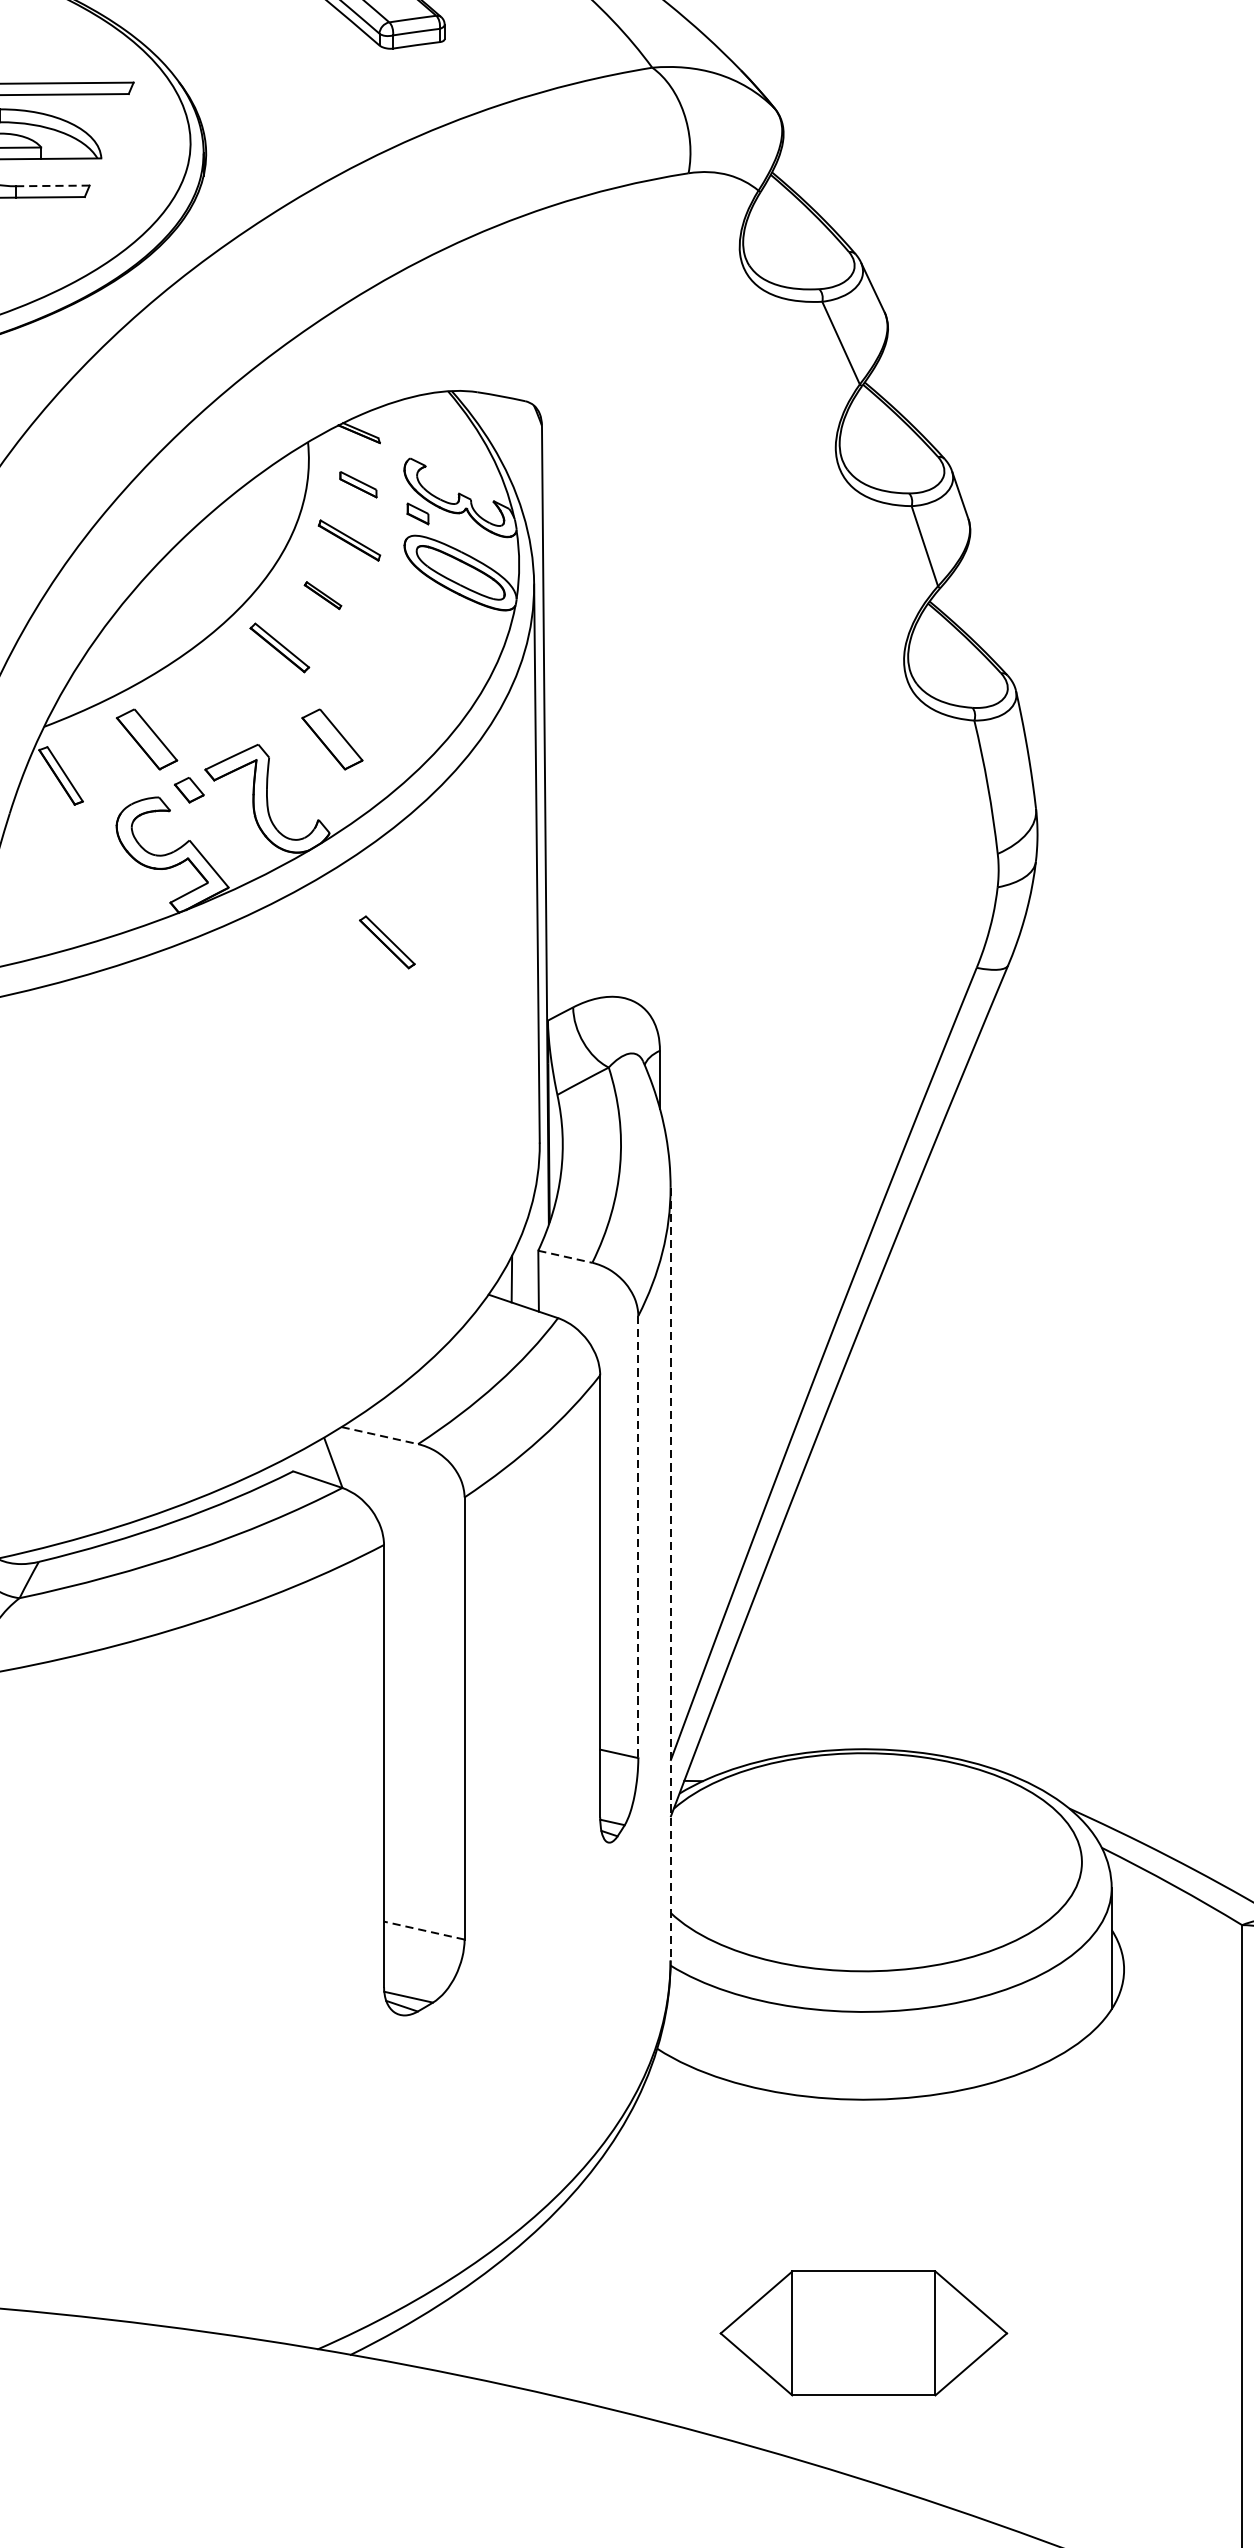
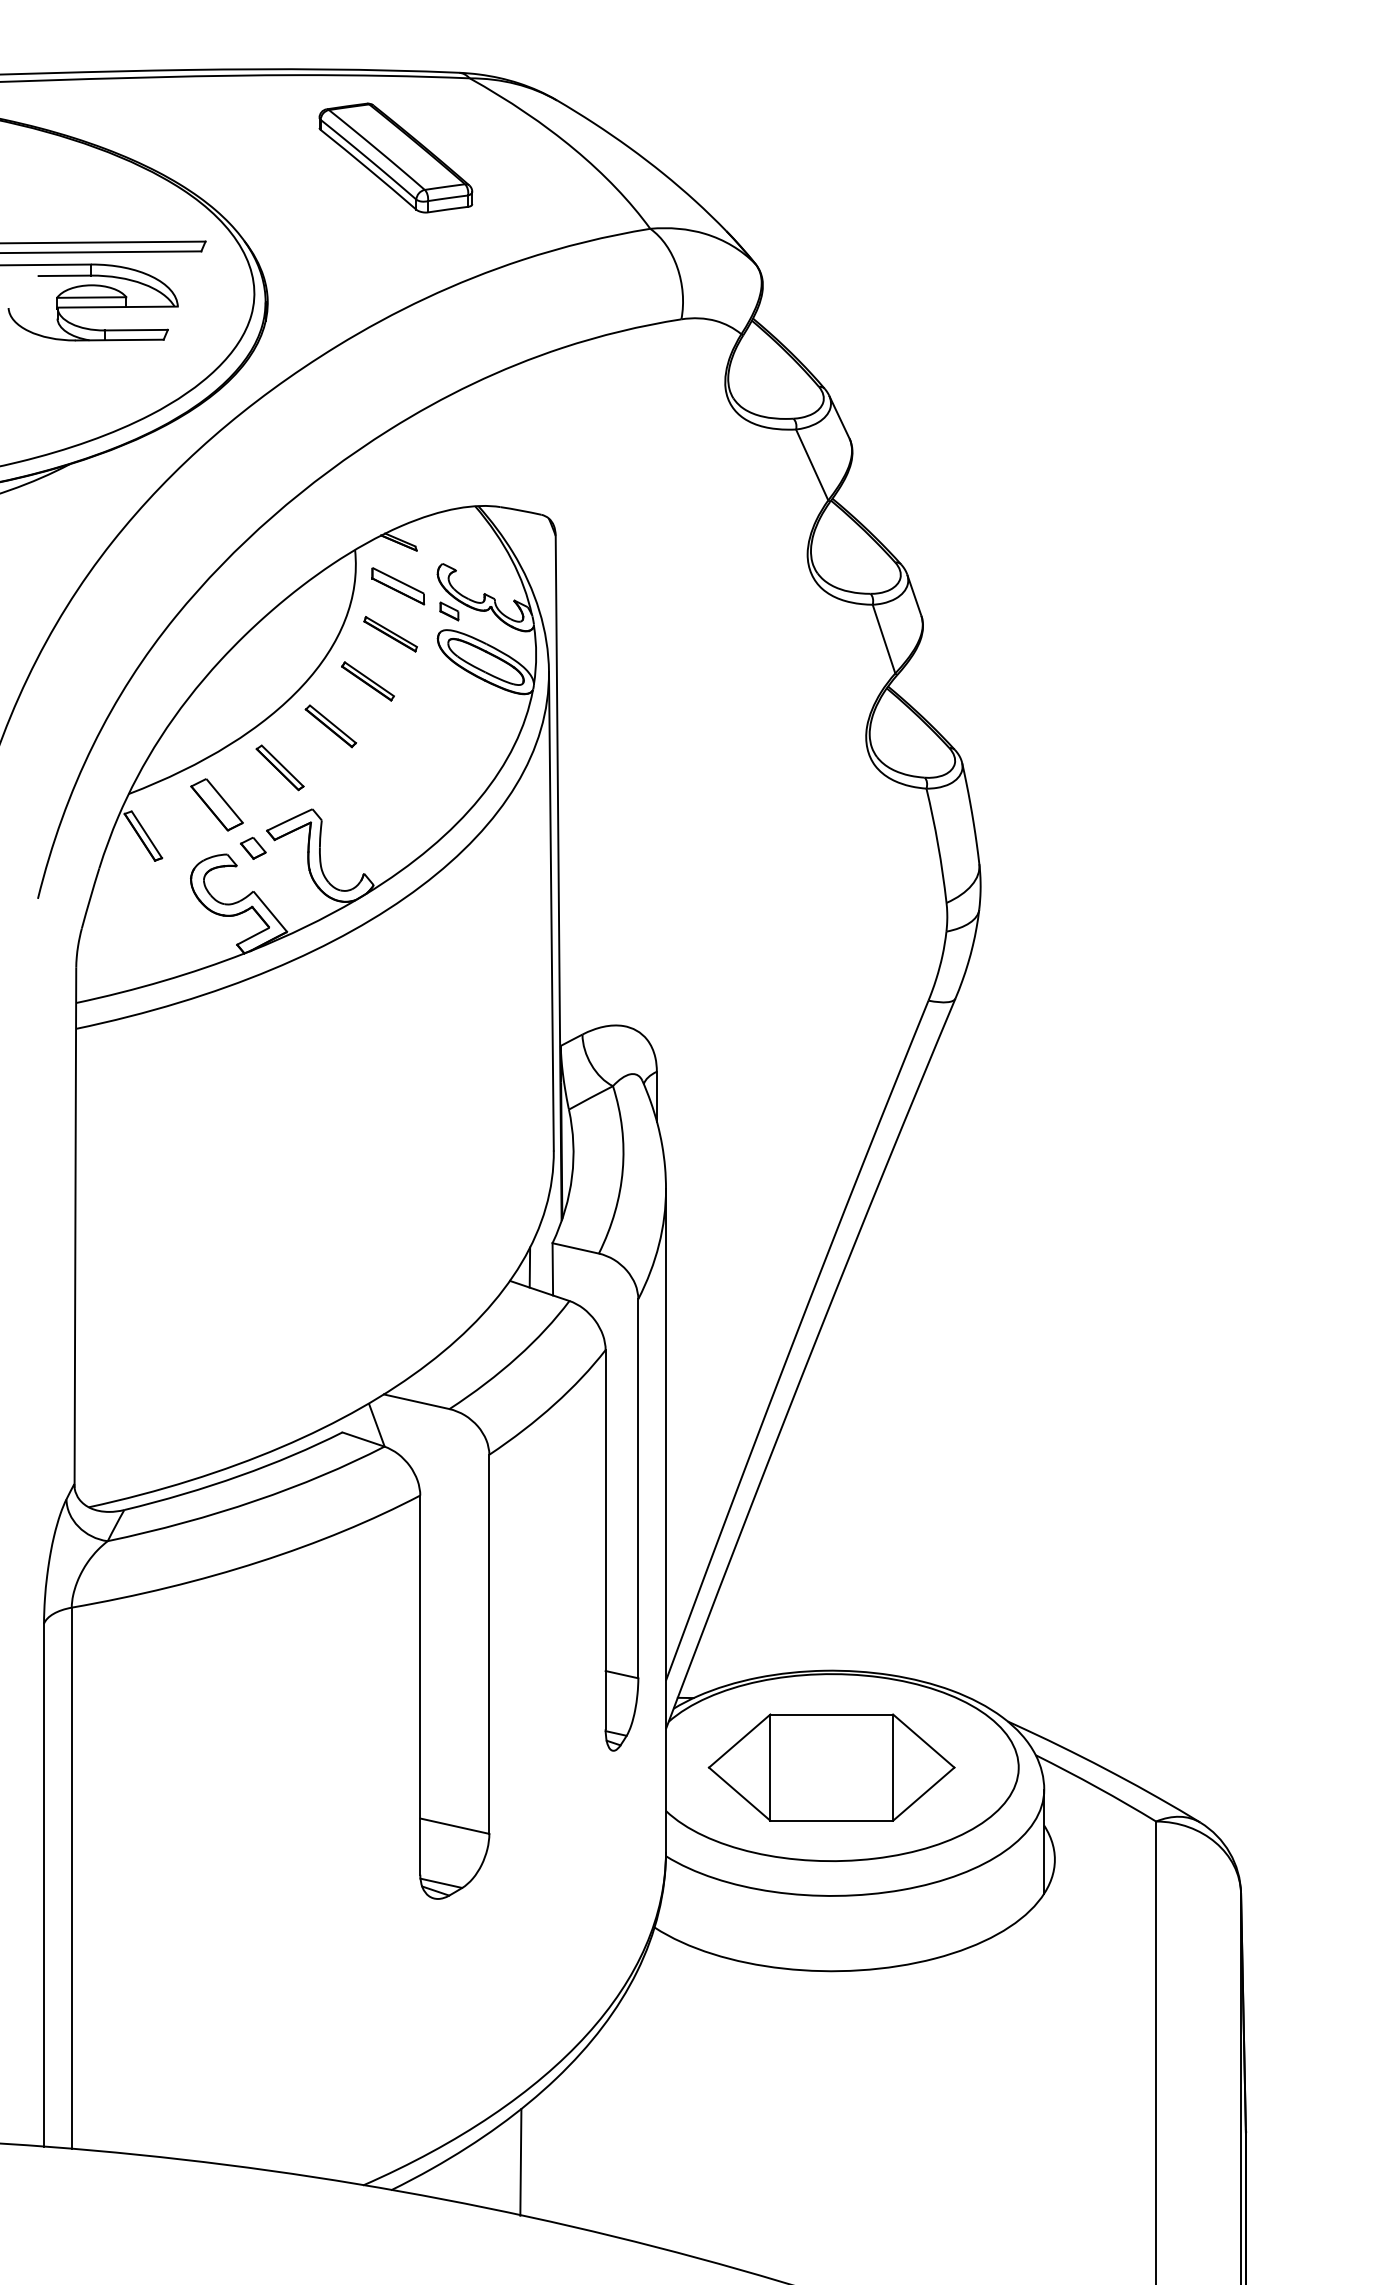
line: (53, 186) -> (136, 330), dashed -> solid
part: (358, 484) -> (398, 586), size x1.67
part: (322, 595) -> (367, 681), size x1.67
part: (331, 739) -> (375, 804), removed
part: (386, 942) -> (279, 767), moved
line: (565, 1256) -> (575, 1248), dashed -> solid
line: (379, 1435) -> (416, 1401), dashed -> solid
line: (638, 1536) -> (638, 1488), dashed -> solid
line: (671, 1575) -> (666, 1521), dashed -> solid
line: (423, 1930) -> (454, 1826), dashed -> solid
line: (500, 2321) -> (520, 2161), added
part: (863, 2333) -> (831, 1767), moved

